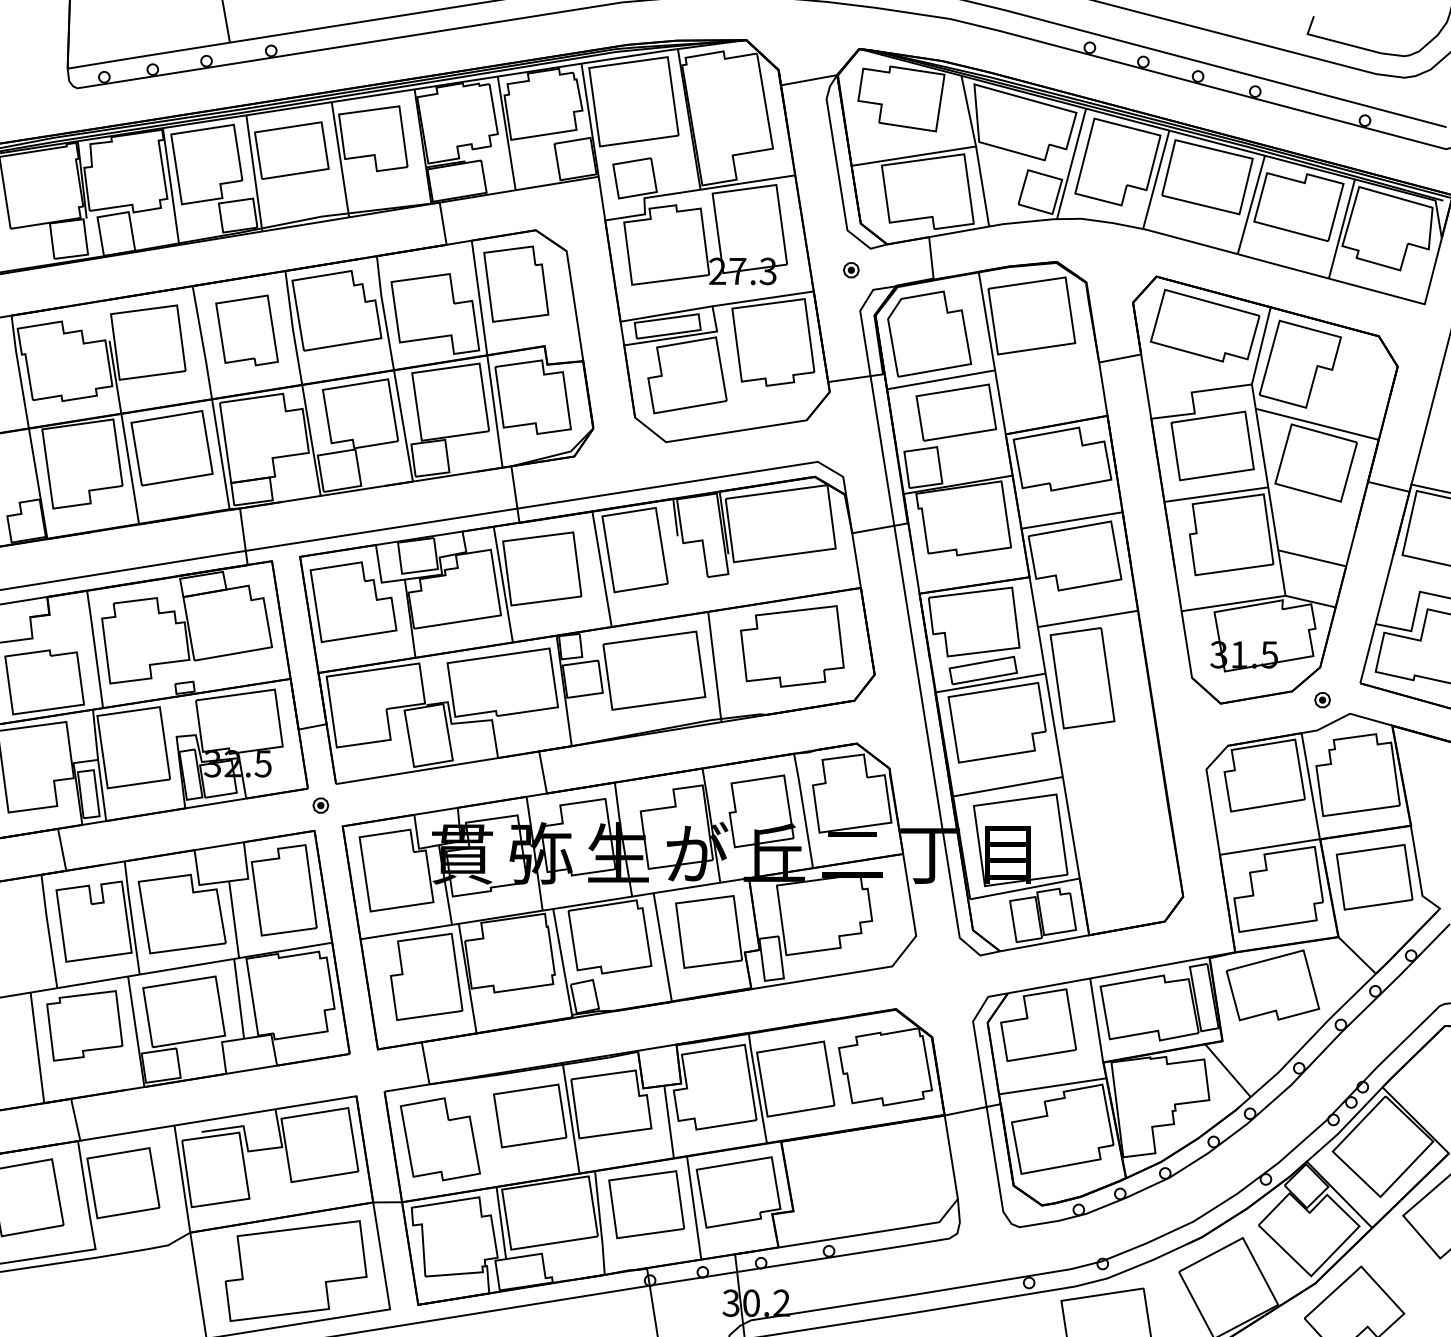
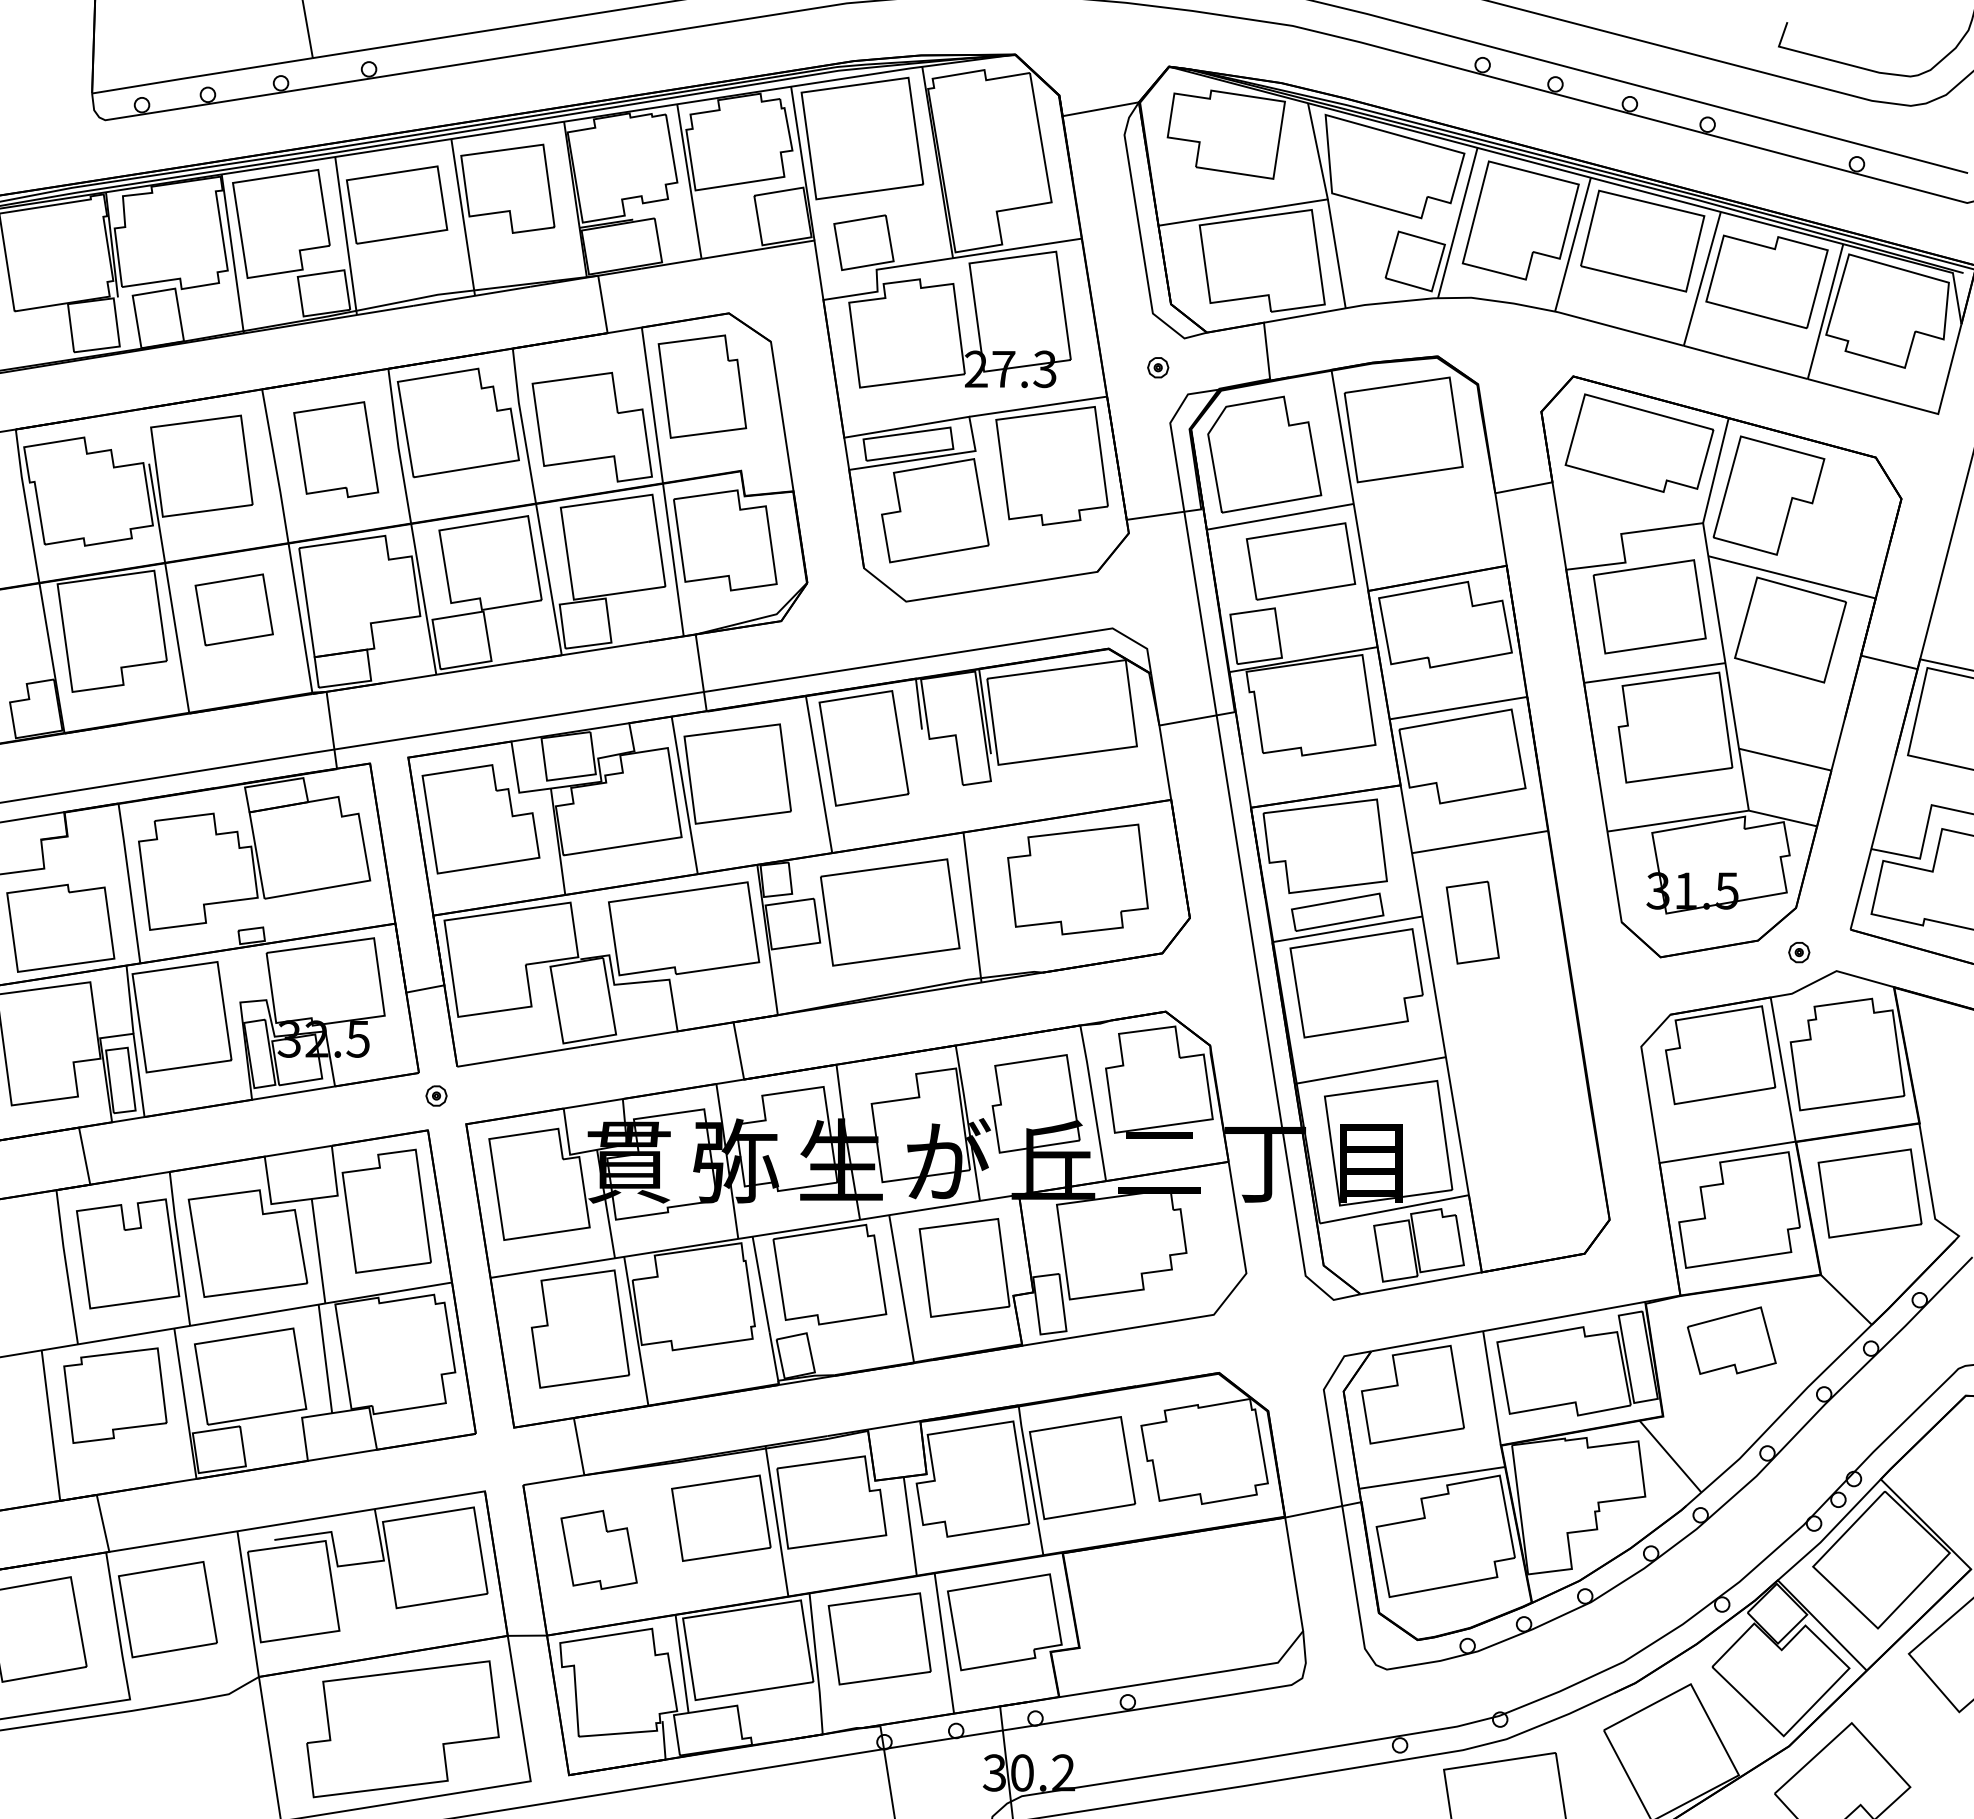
part: (172, 447) -> (234, 609), size x0.7
part: (1082, 678) -> (1472, 922), size x0.6
part: (1272, 985) -> (1731, 1340), size x0.7
part: (439, 1138) -> (598, 1549), size x0.7

